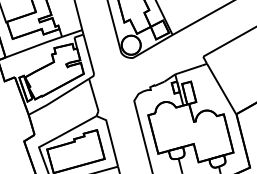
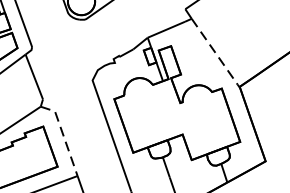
line: (222, 90) -> (216, 54), solid -> dashed
line: (110, 137) -> (63, 135), solid -> dashed

